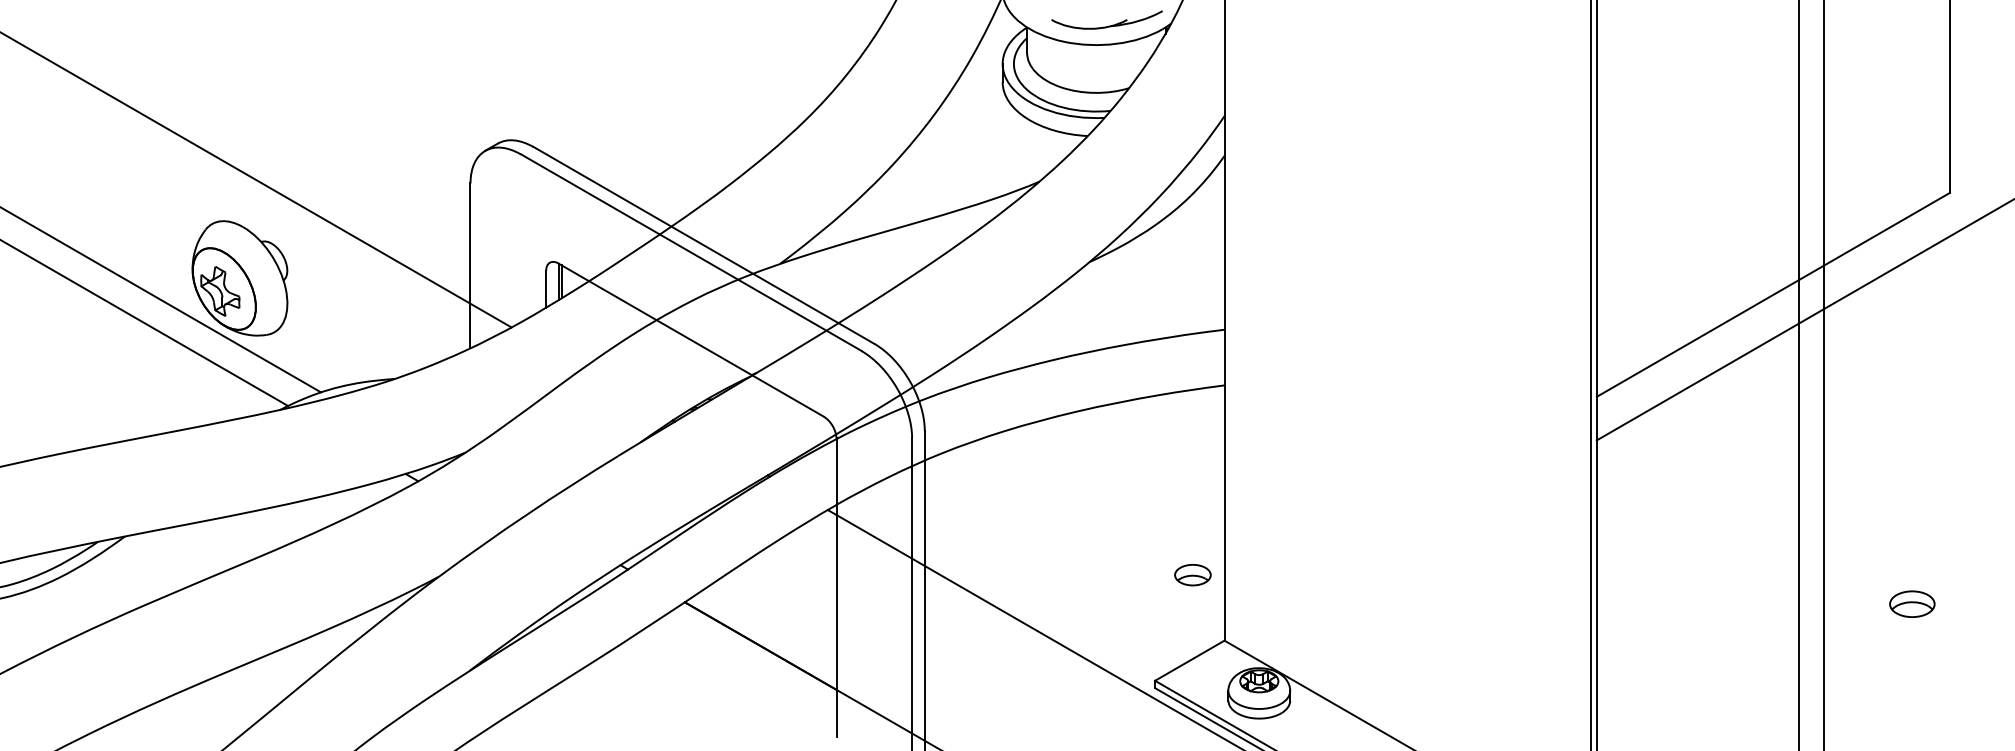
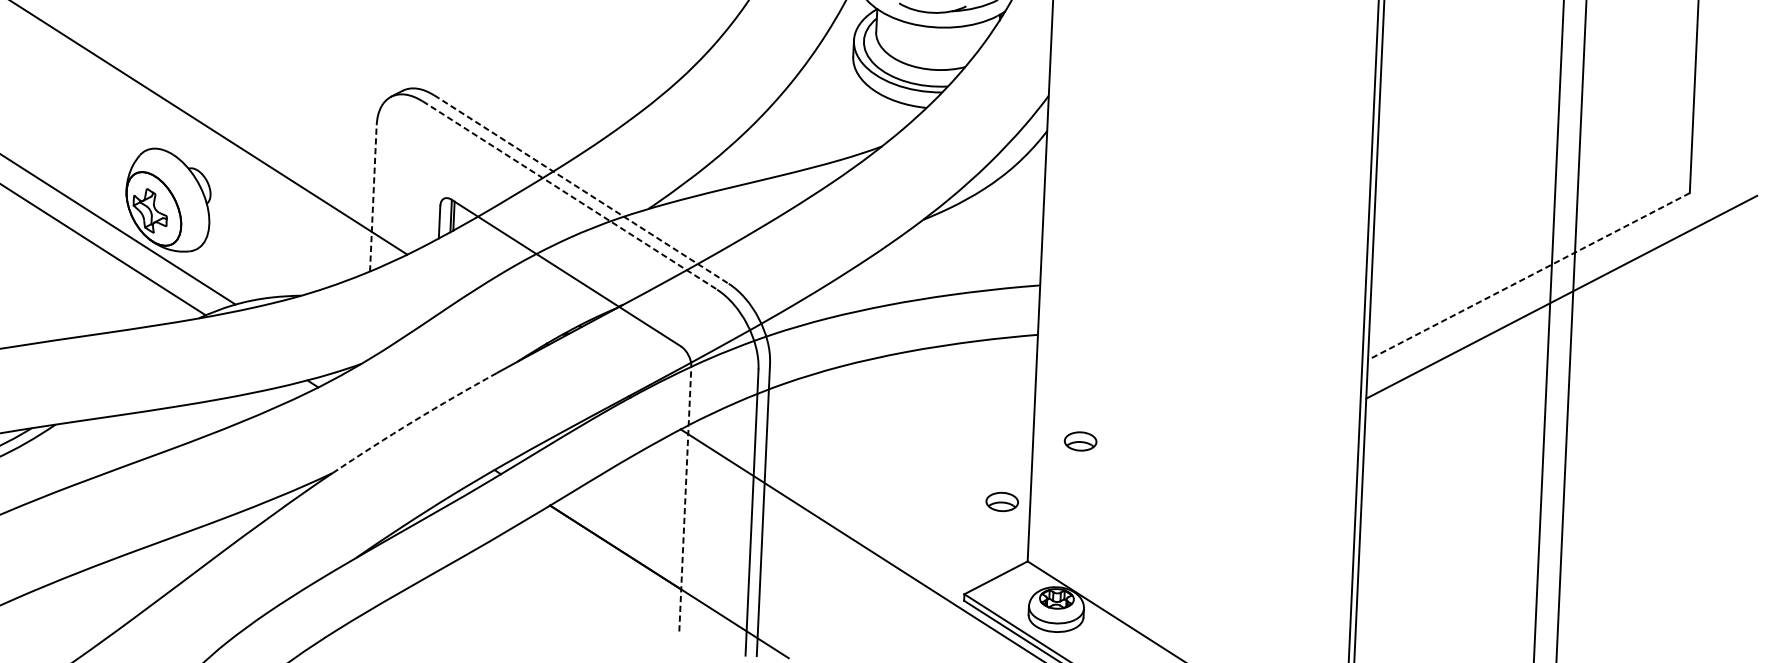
line: (703, 245) -> (581, 189), solid -> dashed
line: (691, 252) -> (570, 195), solid -> dashed
line: (470, 265) -> (373, 197), solid -> dashed
line: (1773, 294) -> (1529, 276), solid -> dashed
part: (1277, 503) -> (1080, 441), added
arc: (527, 514) -> (413, 421), solid -> dashed
line: (836, 587) -> (685, 498), solid -> dashed
part: (1912, 603) -> (1639, 556), removed

